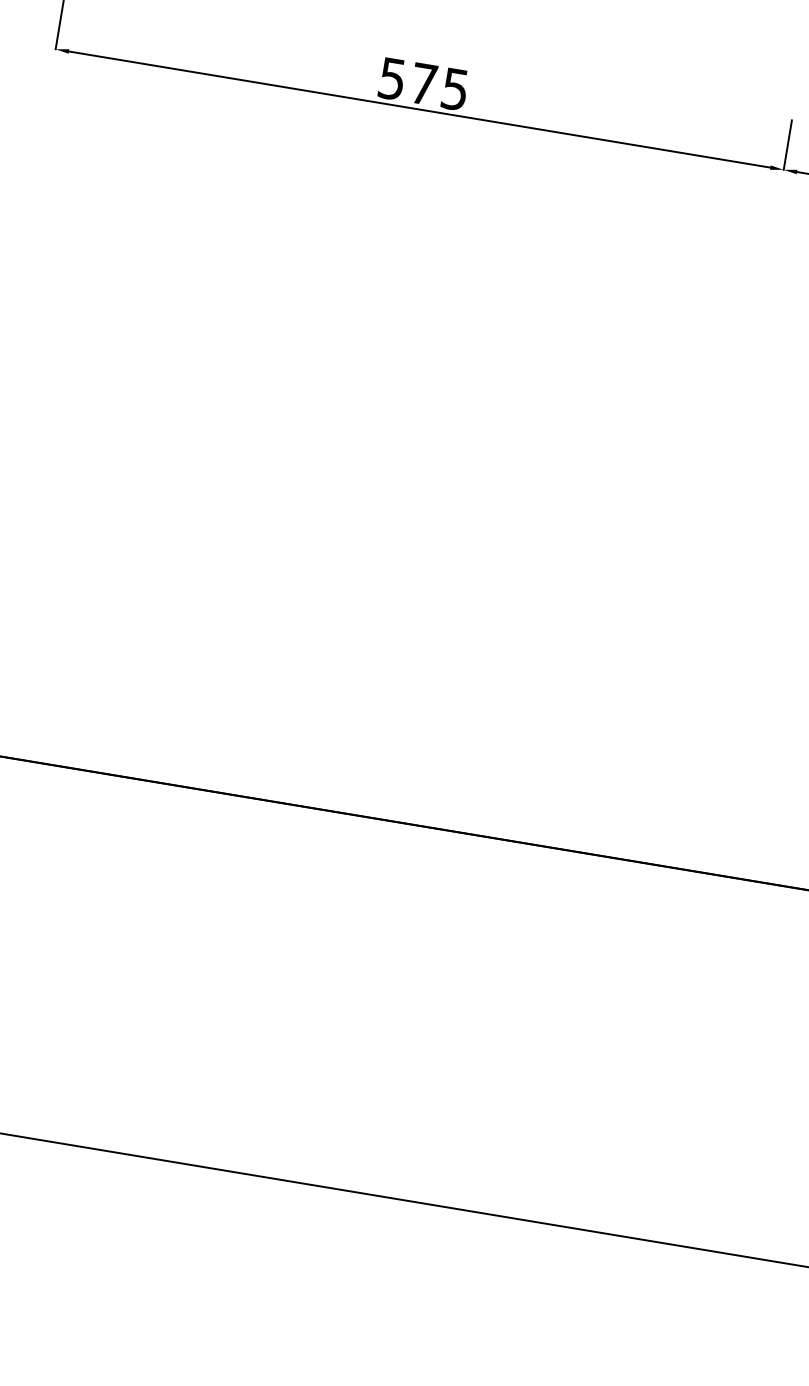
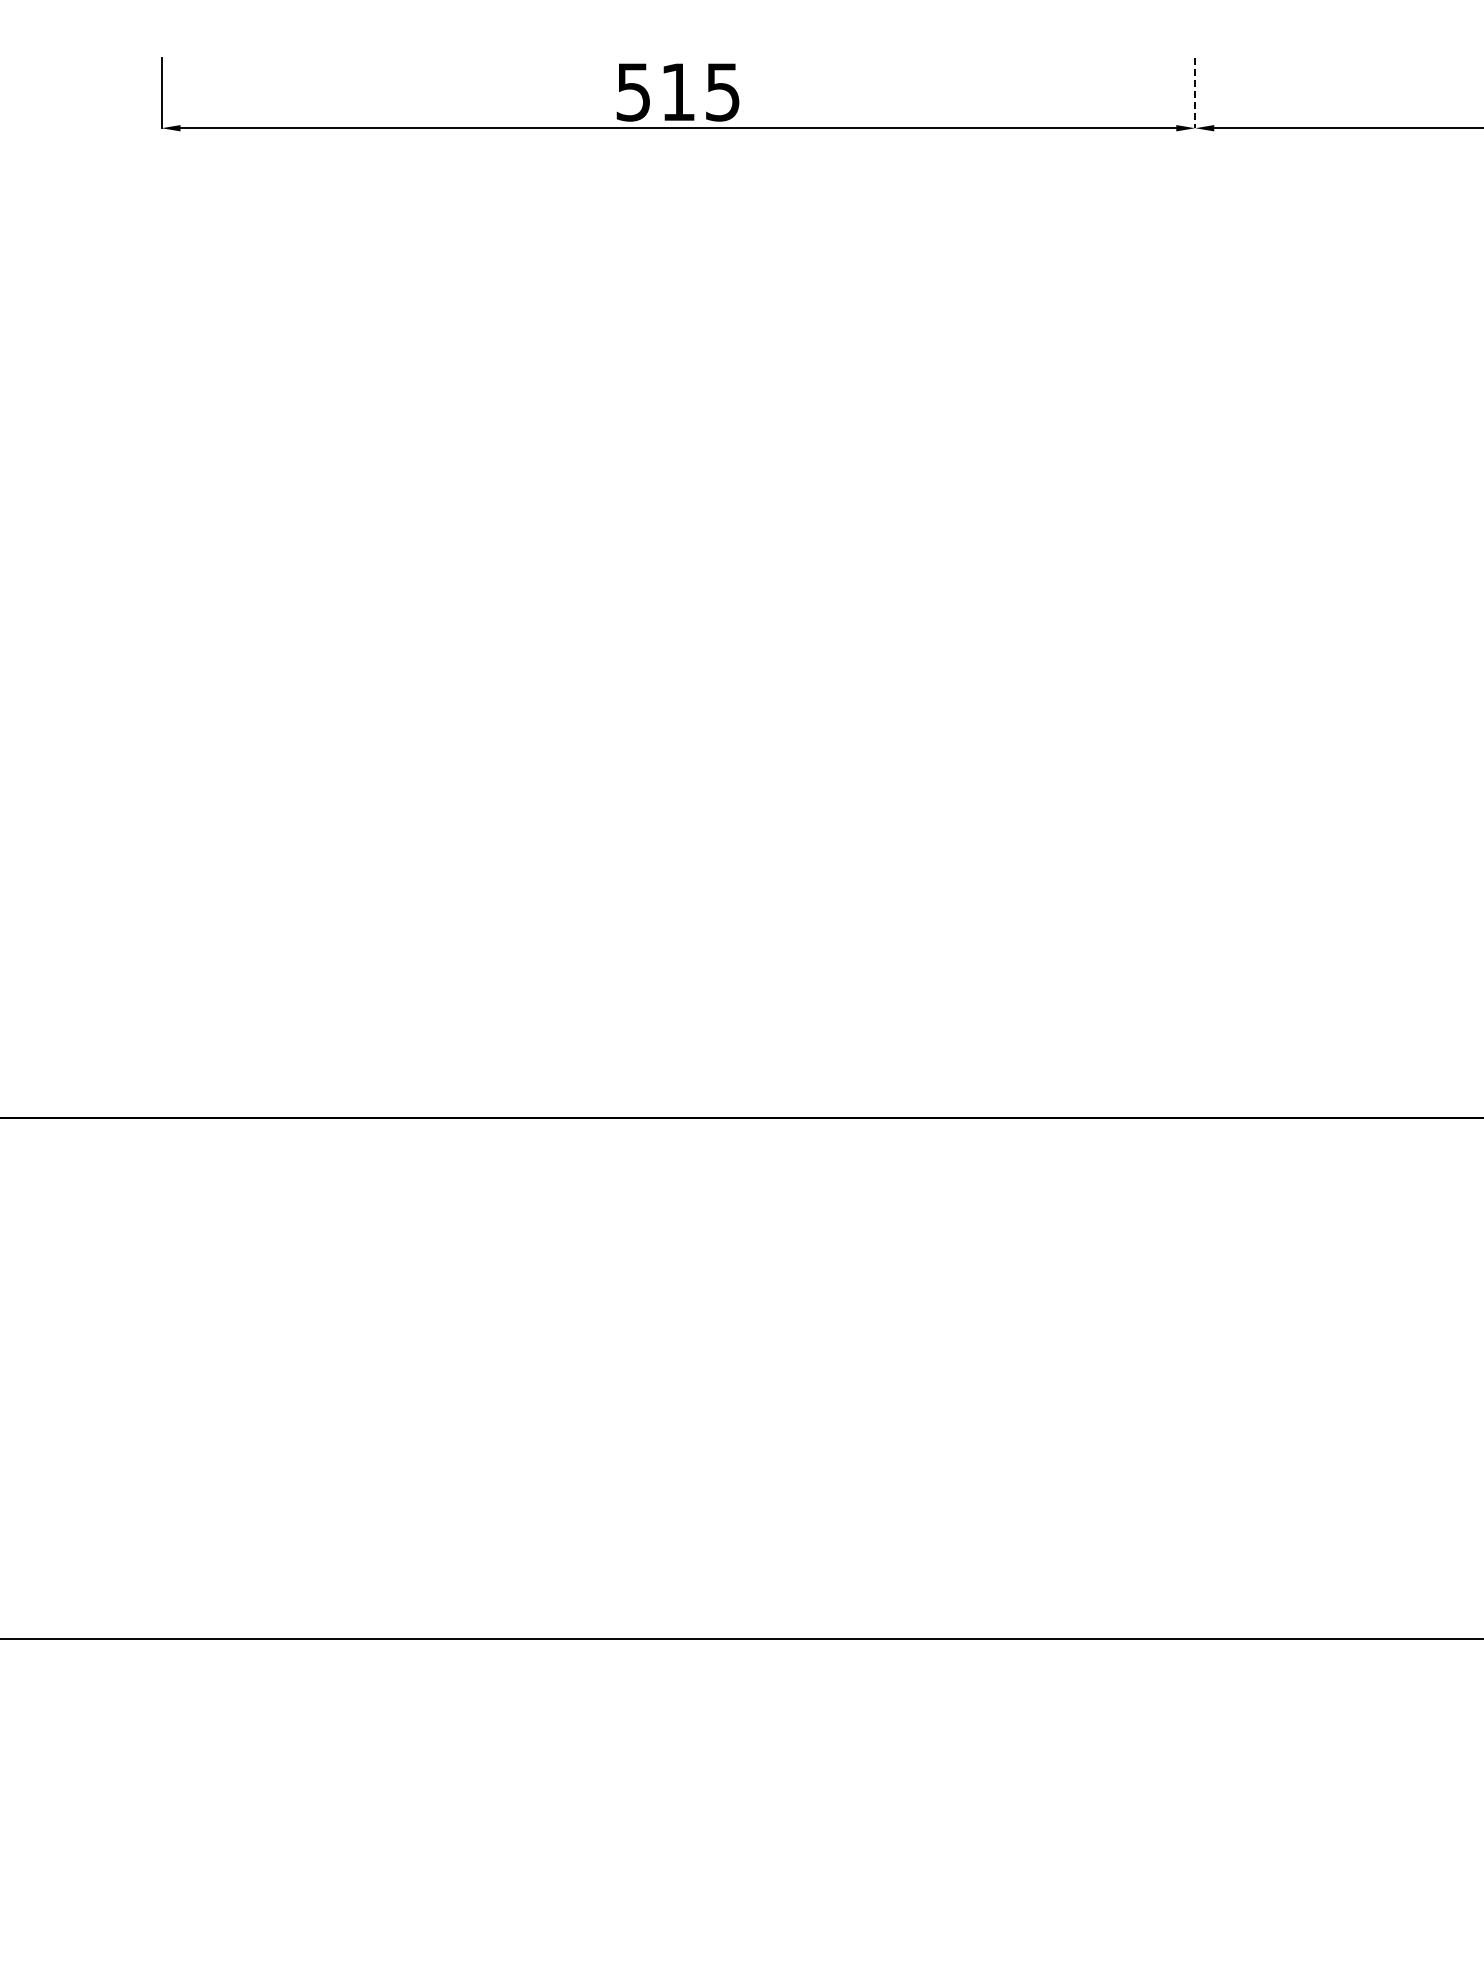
text: (423, 83) -> (677, 91), 575 -> 515
line: (787, 145) -> (1195, 93), solid -> dashed

